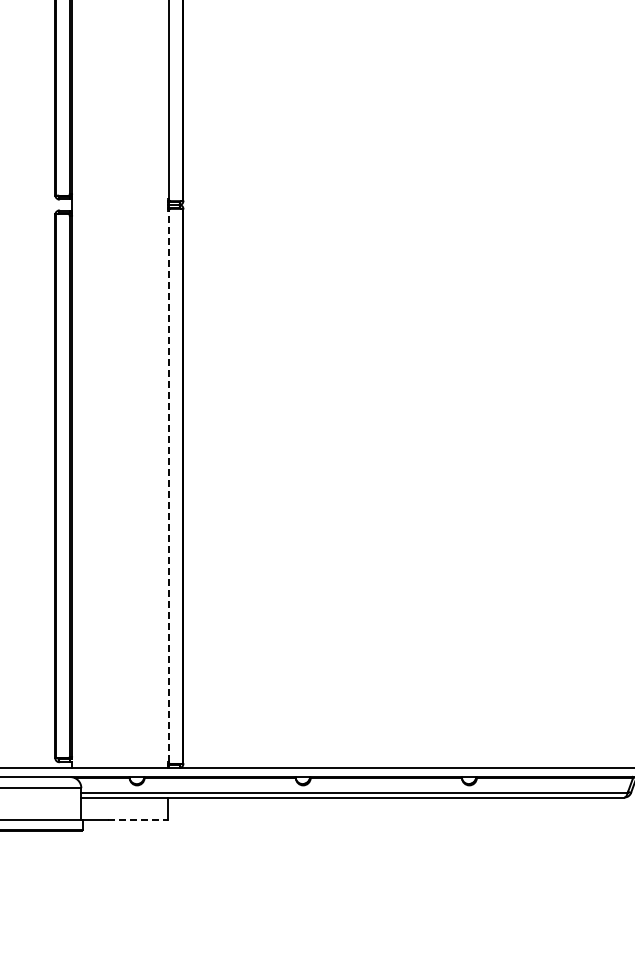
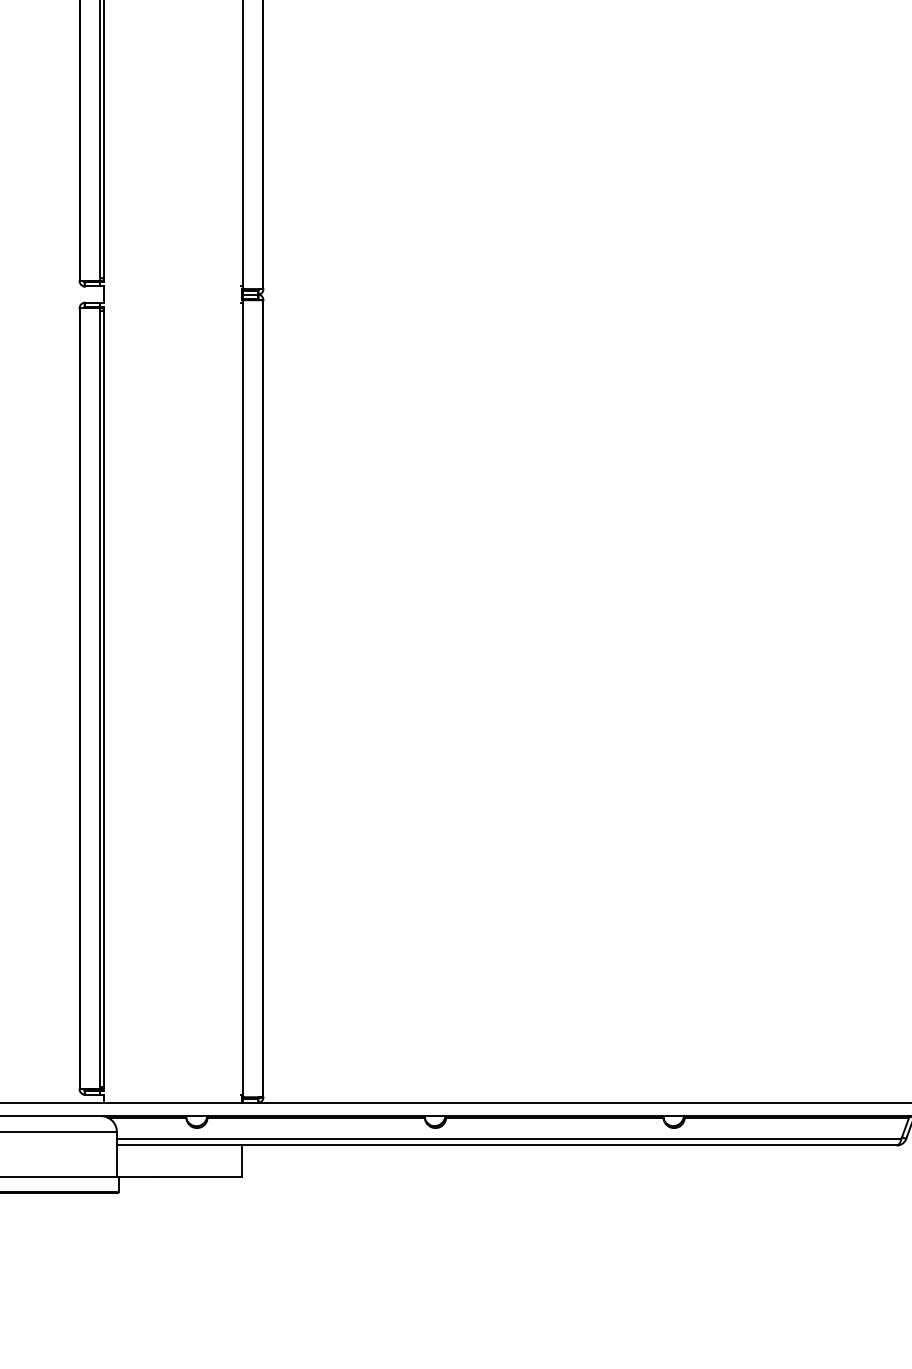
line: (169, 486) -> (243, 698), dashed -> solid
line: (138, 819) -> (198, 1177), dashed -> solid

